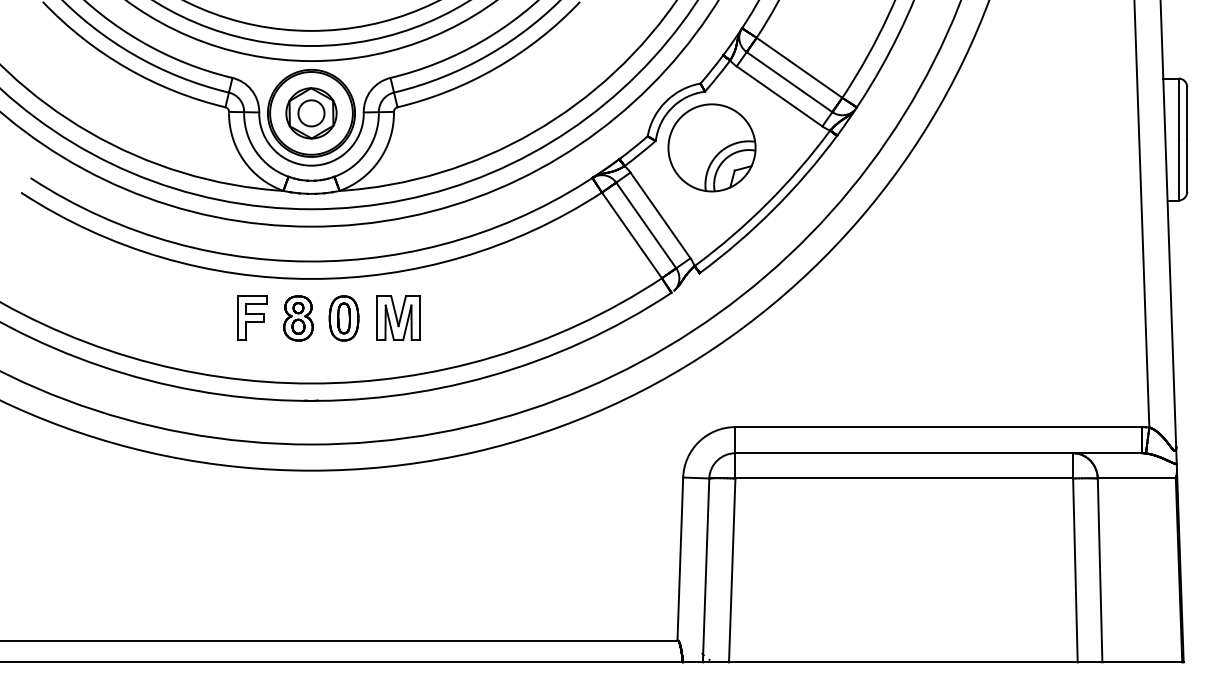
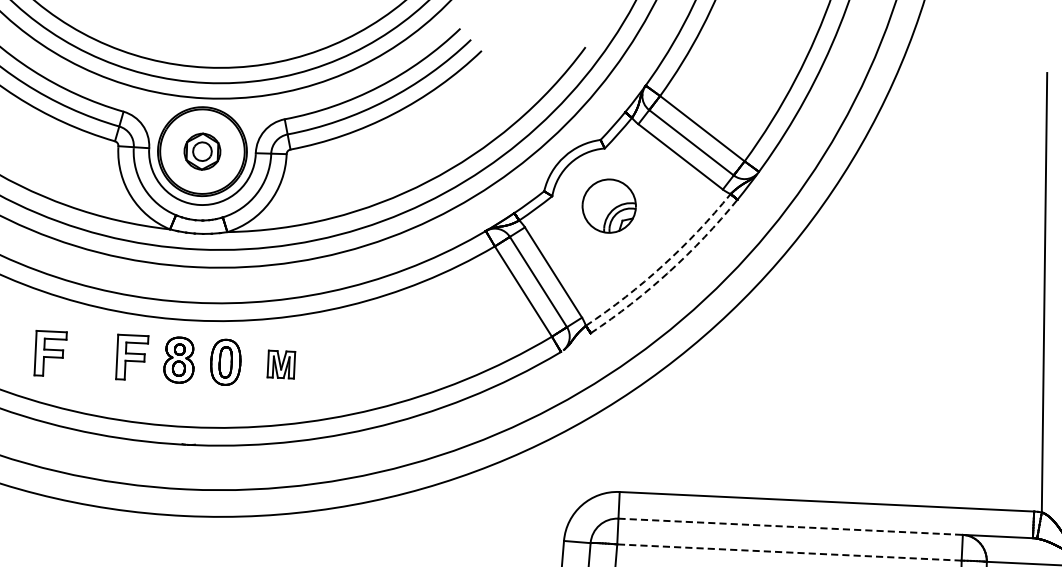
part: (311, 113) -> (202, 151), size x0.7
part: (711, 147) -> (608, 205), size x0.6
arc: (767, 203) -> (663, 265), solid -> dashed
arc: (773, 209) -> (669, 271), solid -> dashed
part: (172, 317) -> (50, 353), added
part: (398, 317) -> (281, 364), size x0.6
line: (904, 453) -> (790, 527), solid -> dashed
line: (904, 478) -> (789, 552), solid -> dashed

